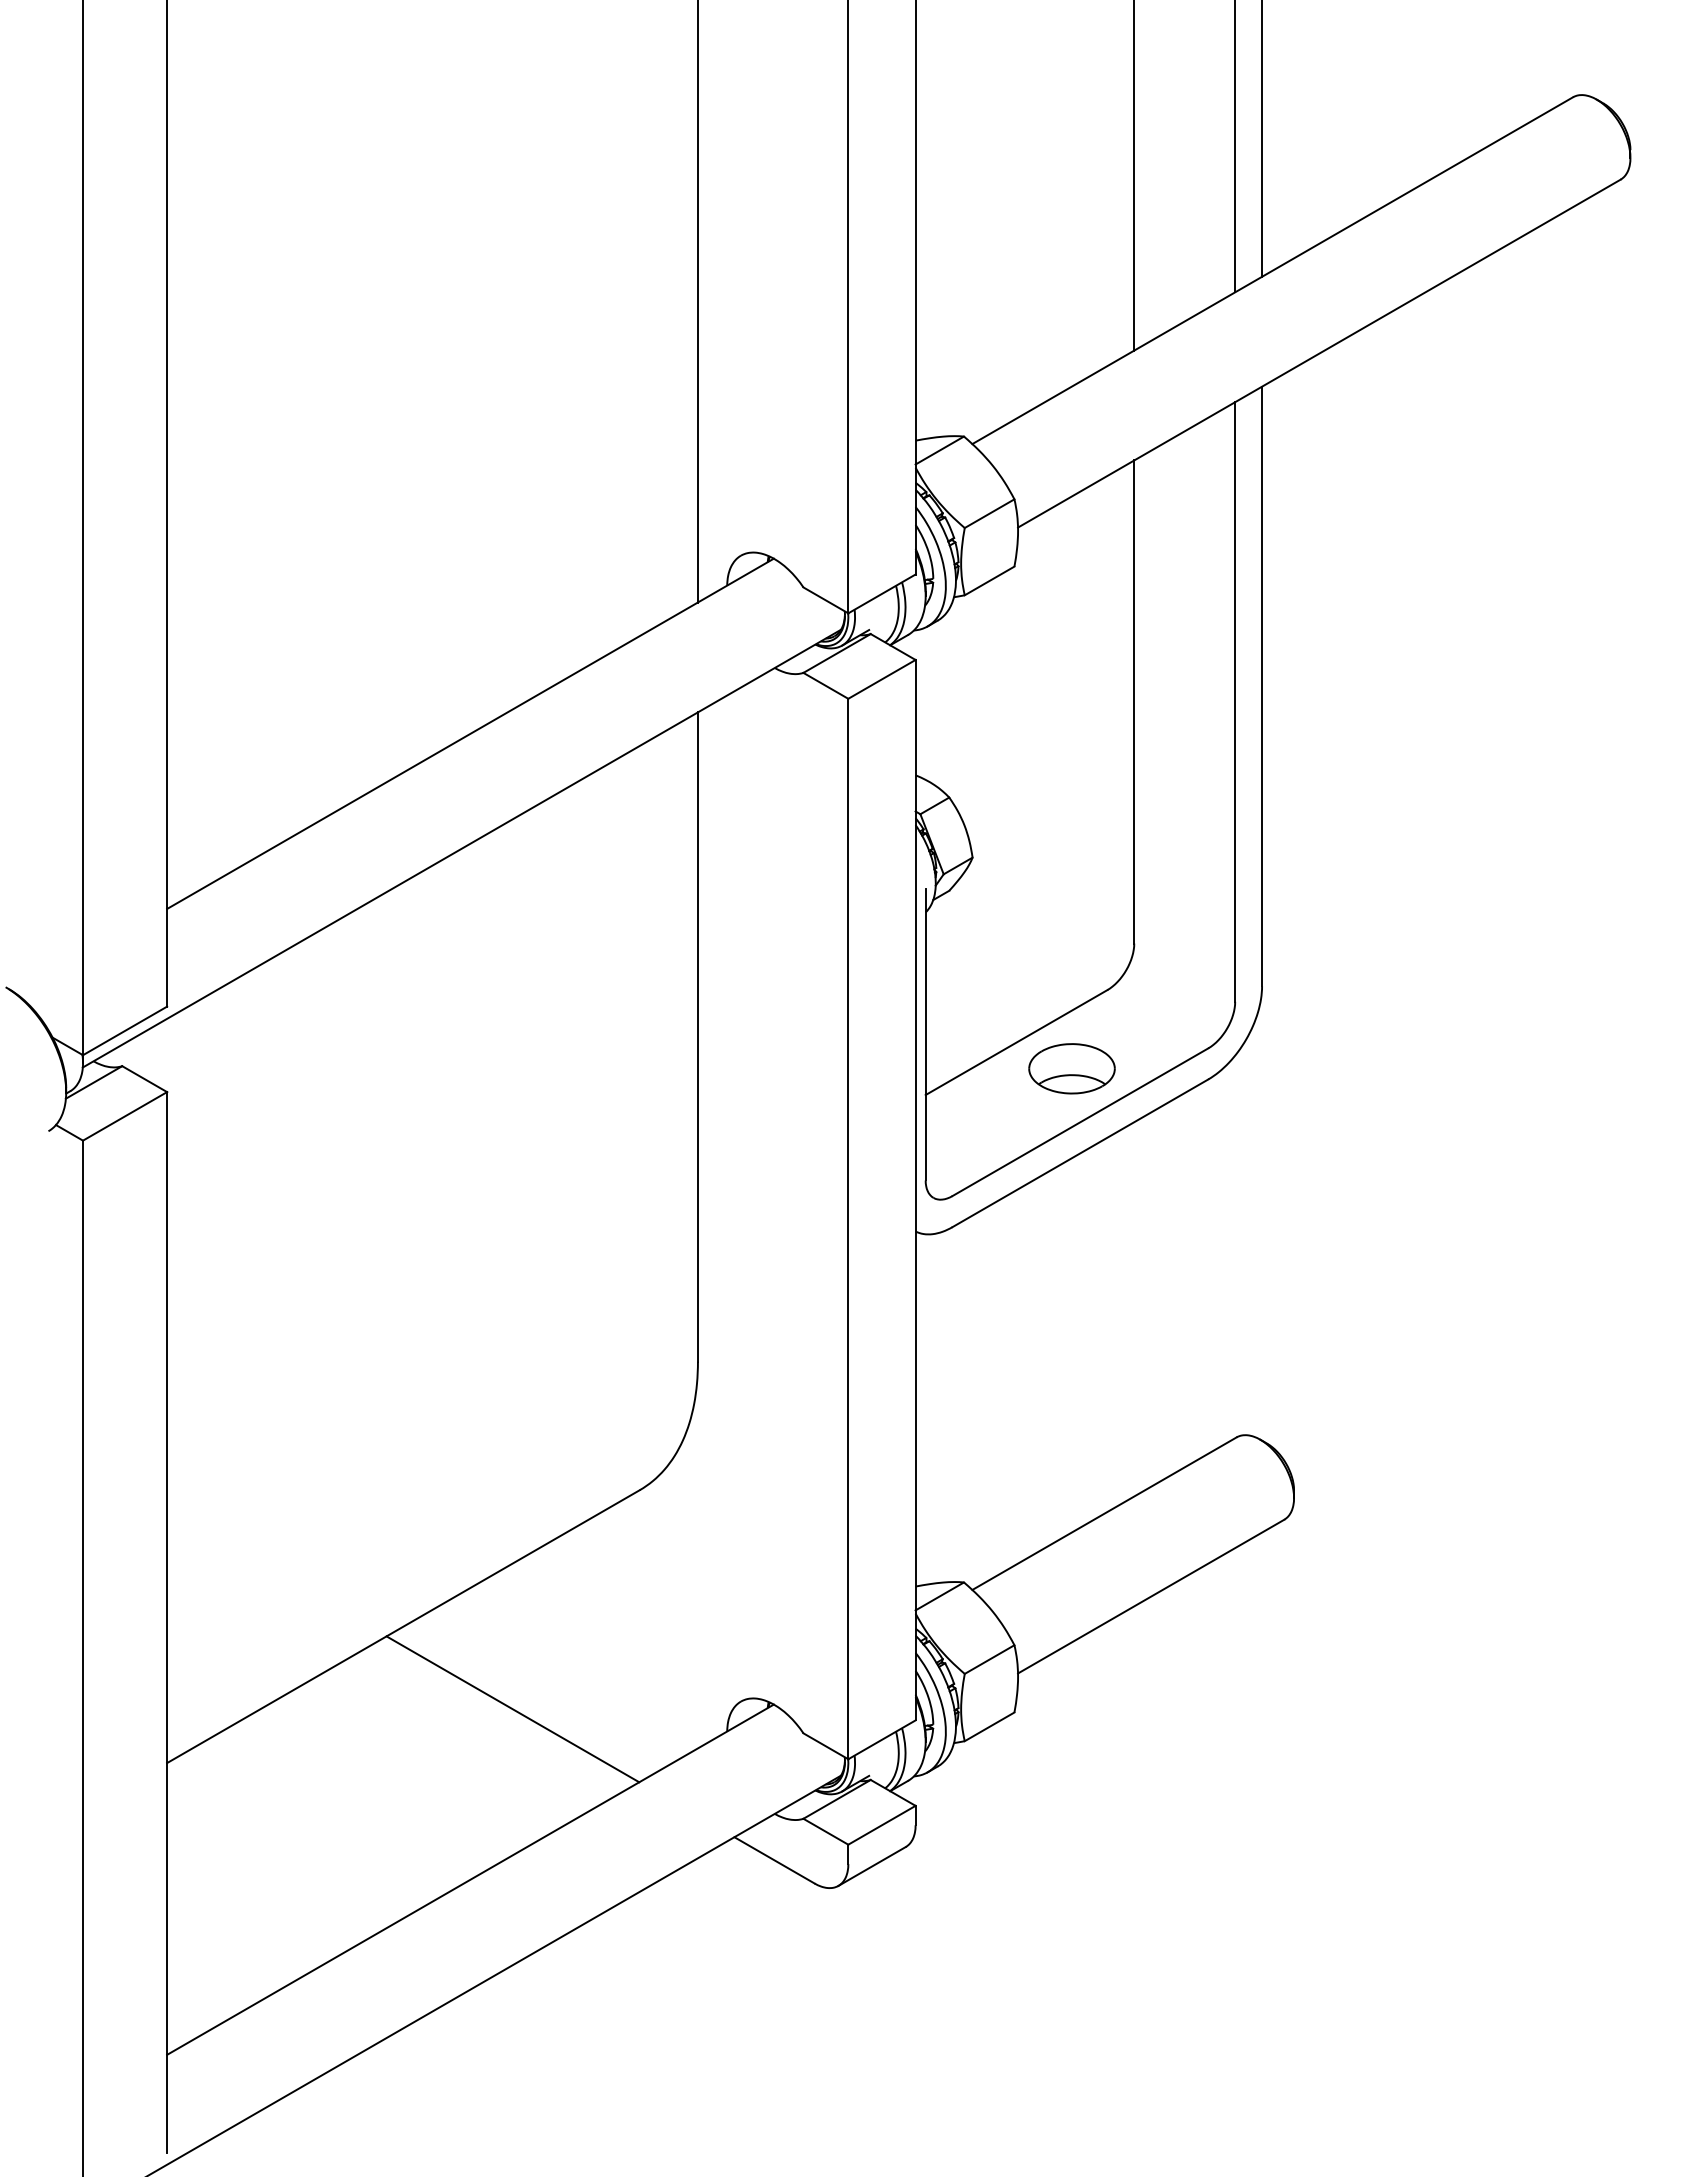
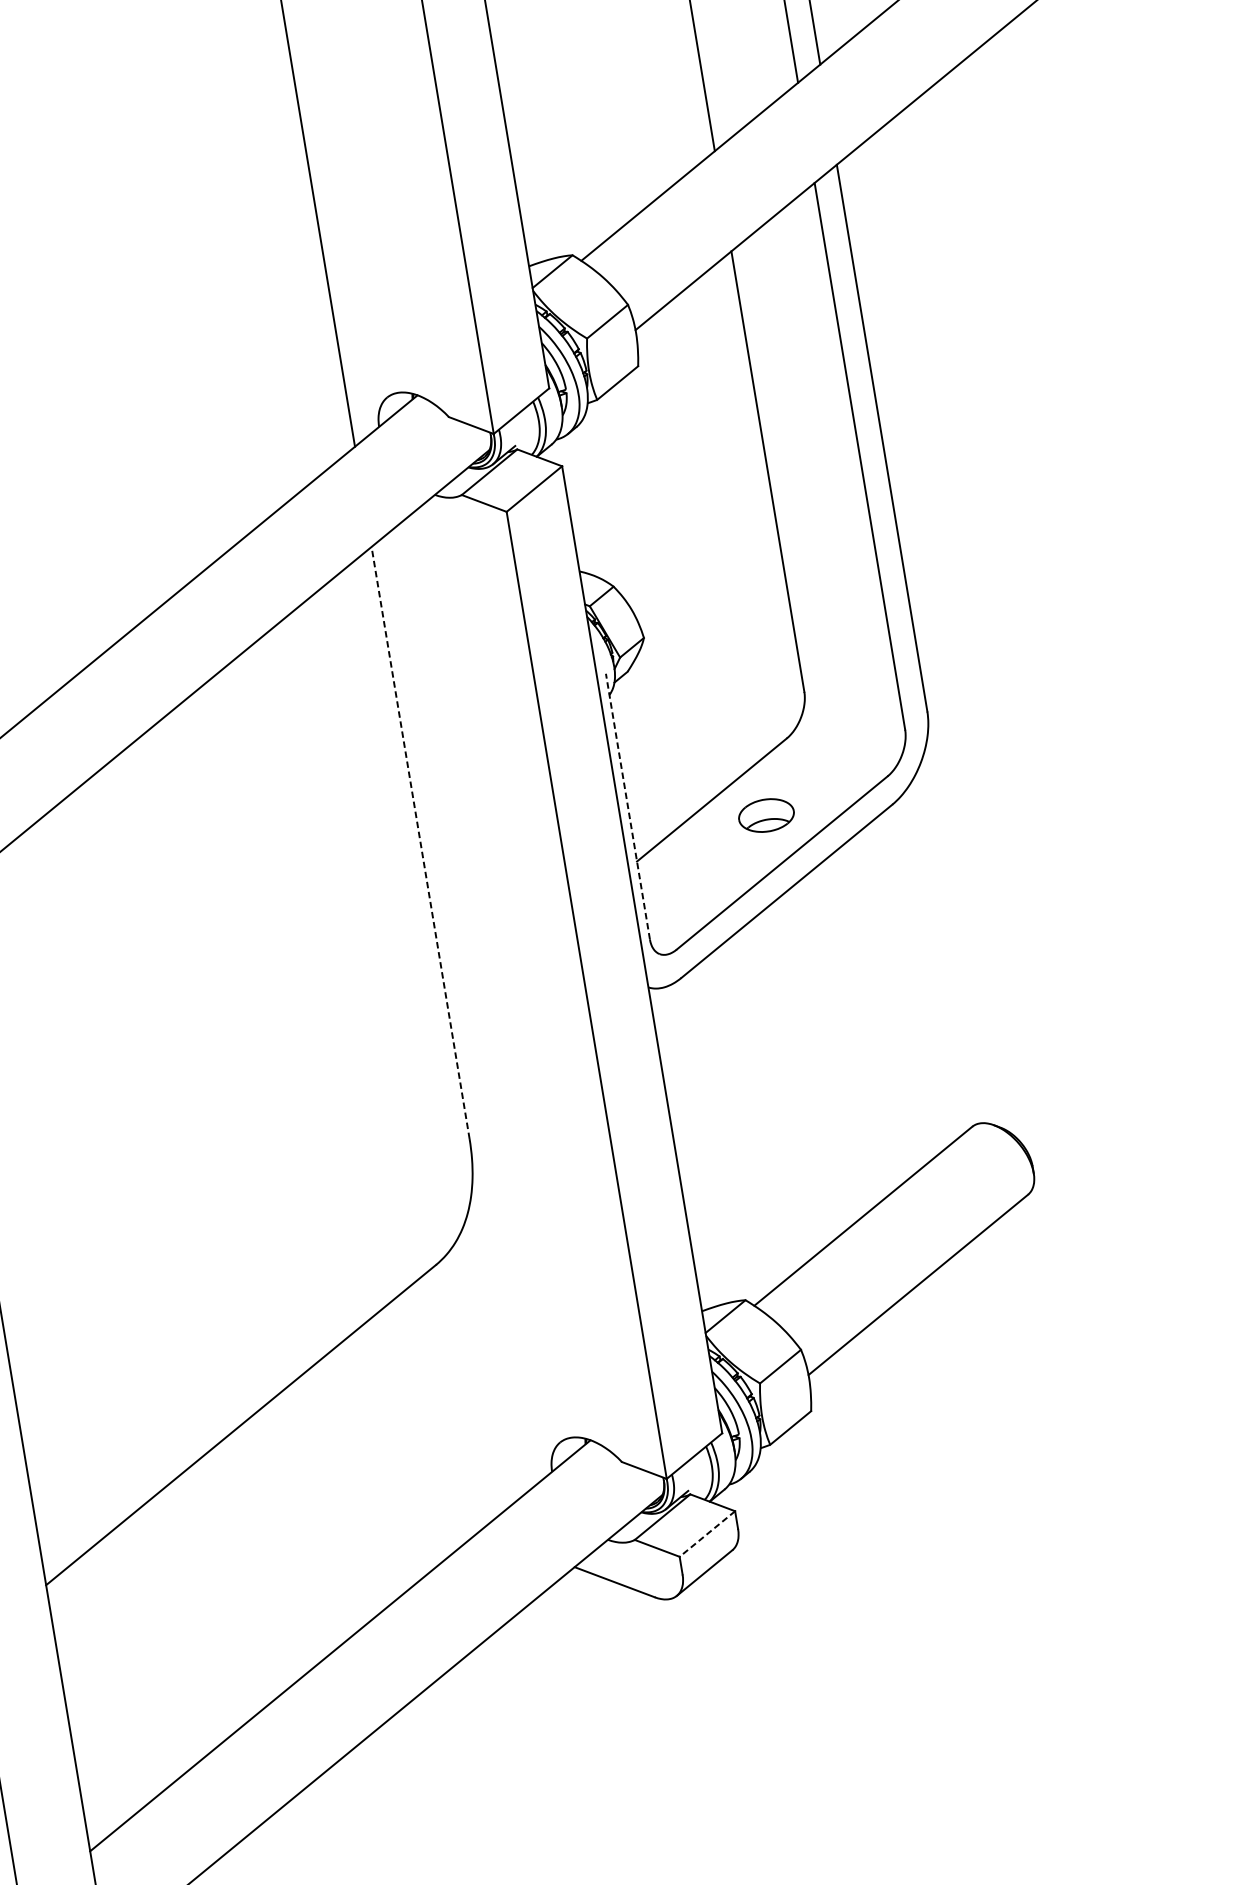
line: (925, 1034) -> (627, 806), solid -> dashed
line: (697, 1037) -> (420, 843), solid -> dashed
part: (1071, 1068) -> (765, 815), size x0.7
line: (512, 1709) -> (353, 1484), removed
line: (881, 1825) -> (707, 1534), solid -> dashed

